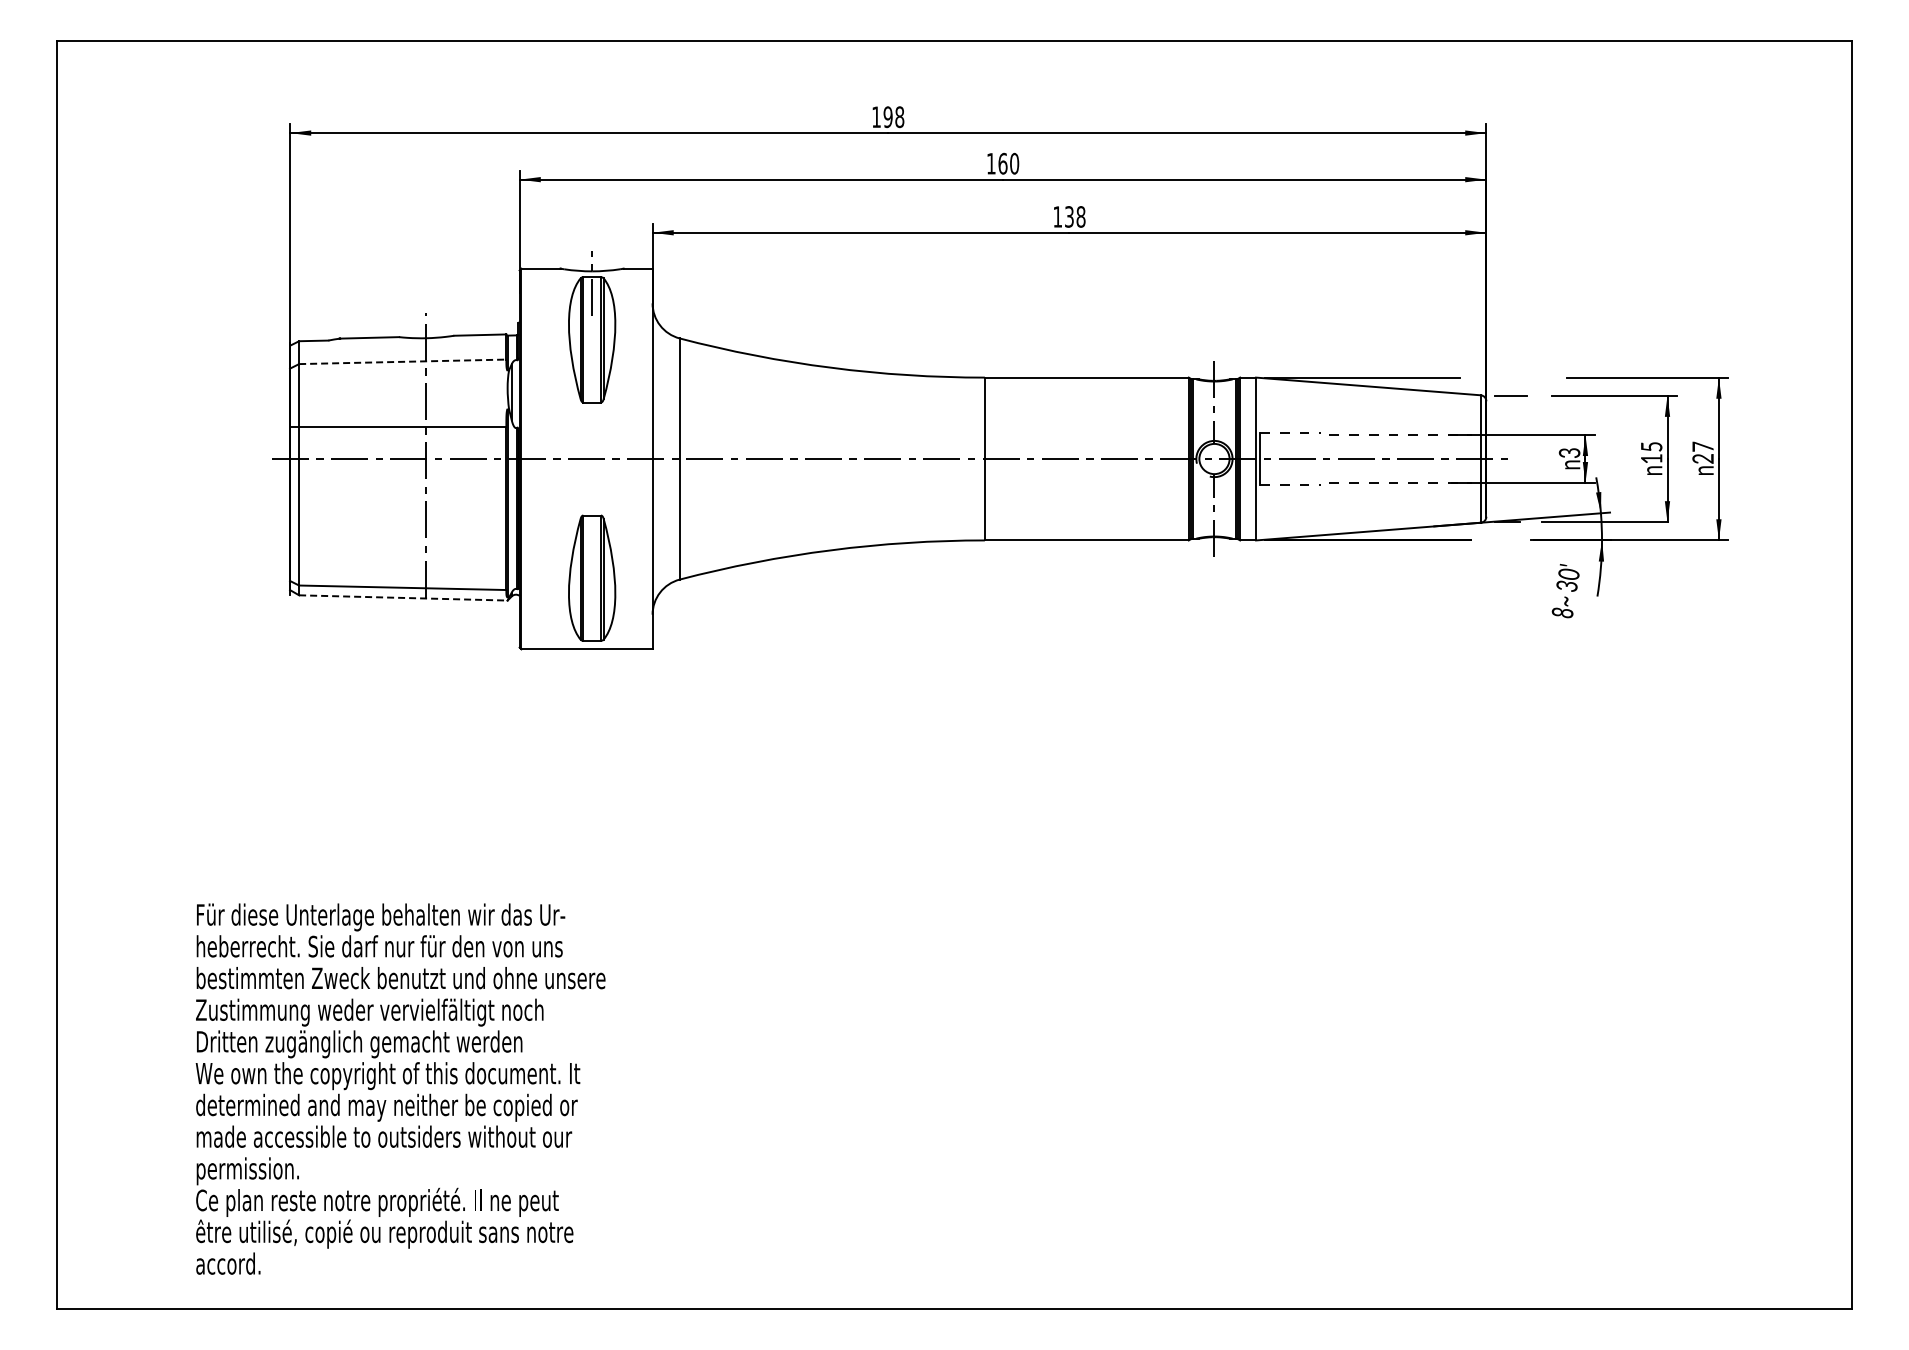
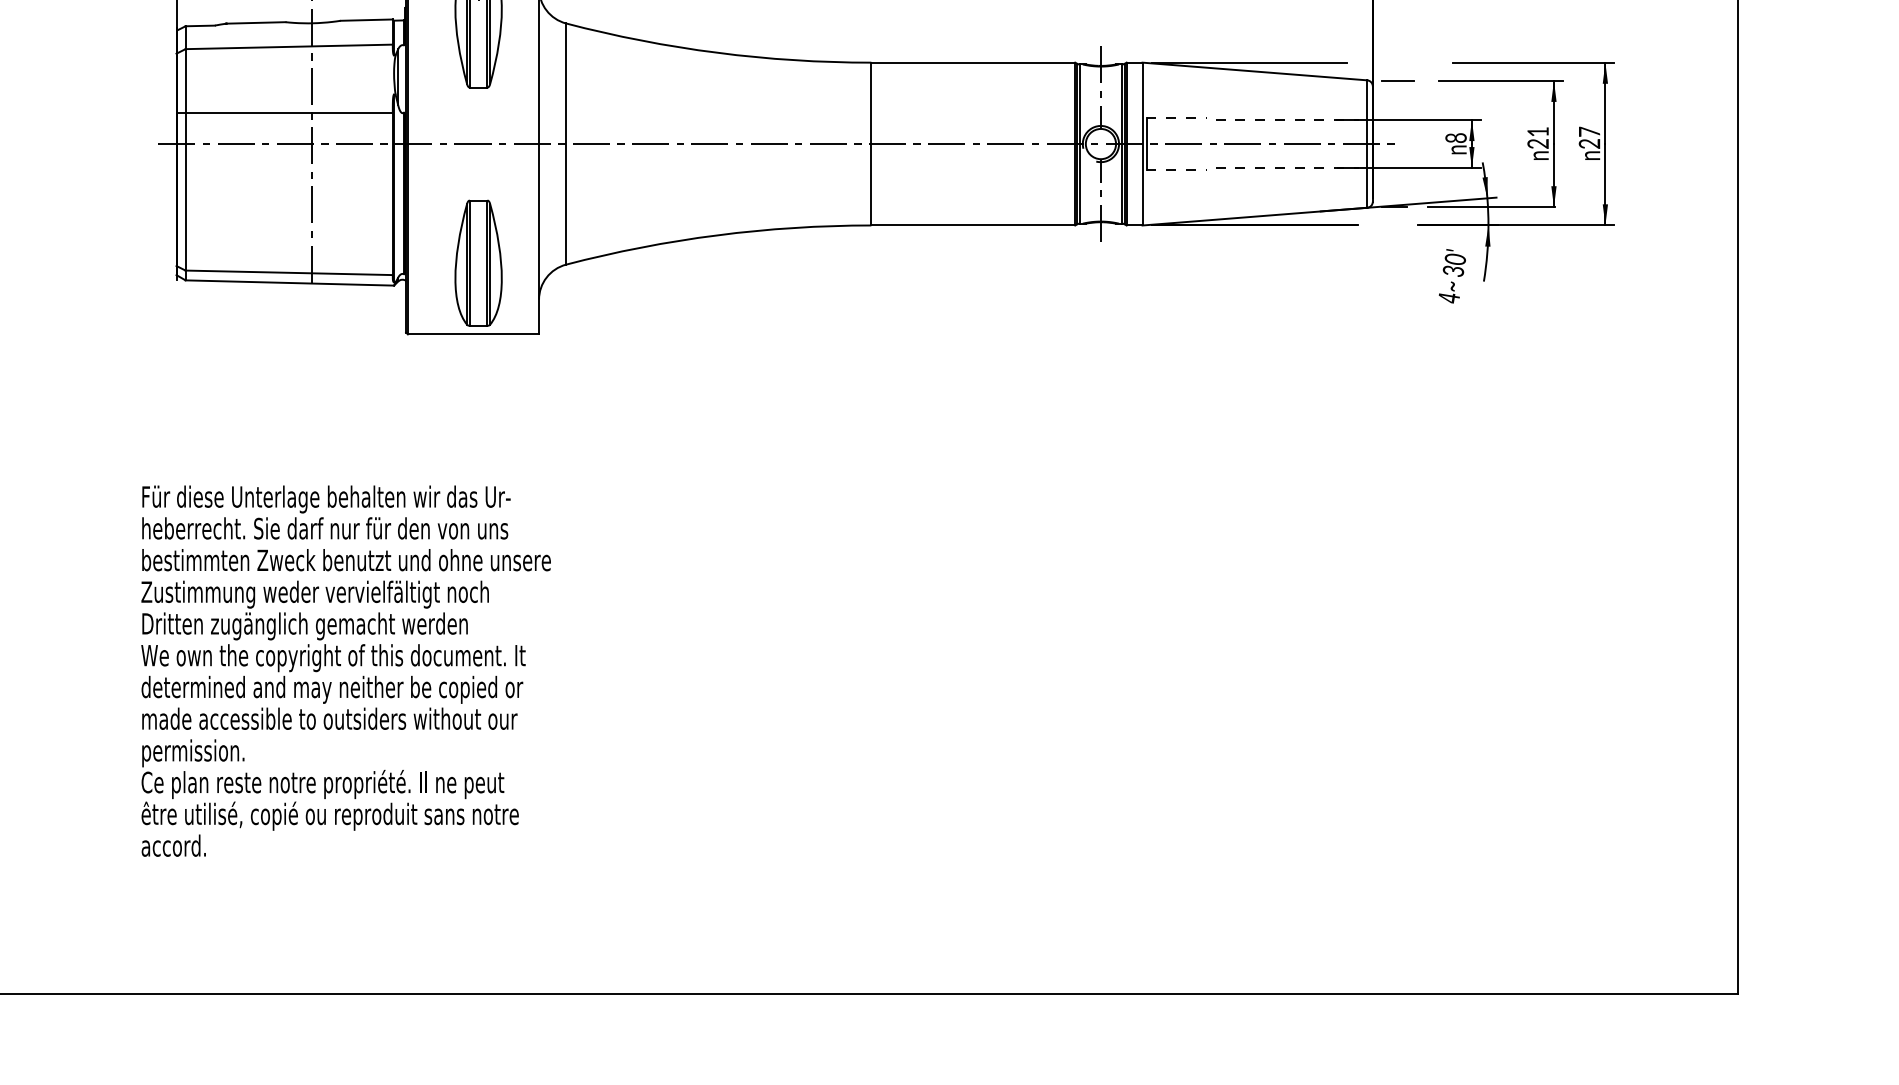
line: (402, 361) -> (288, 46), dashed -> solid
text: (1569, 452) -> (1455, 137), 3 -> 8
text: (1651, 452) -> (1537, 137), 15 -> 21
line: (403, 597) -> (289, 282), dashed -> solid
text: (1562, 612) -> (1448, 297), 8 -> 4
text: (400, 1088) -> (345, 670), moved

